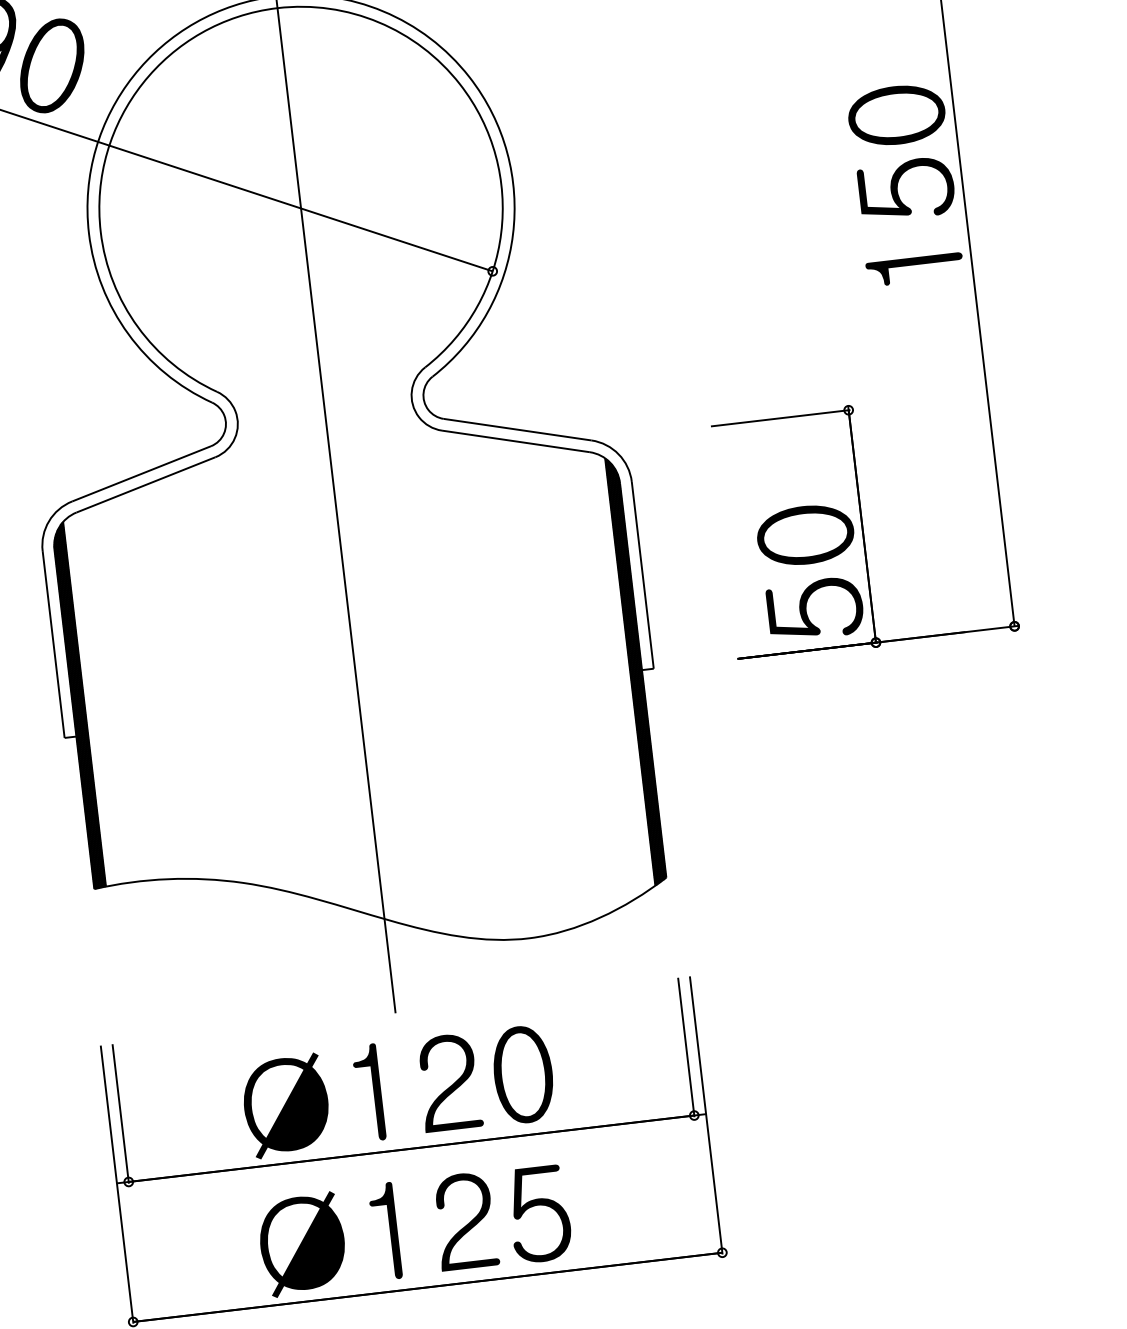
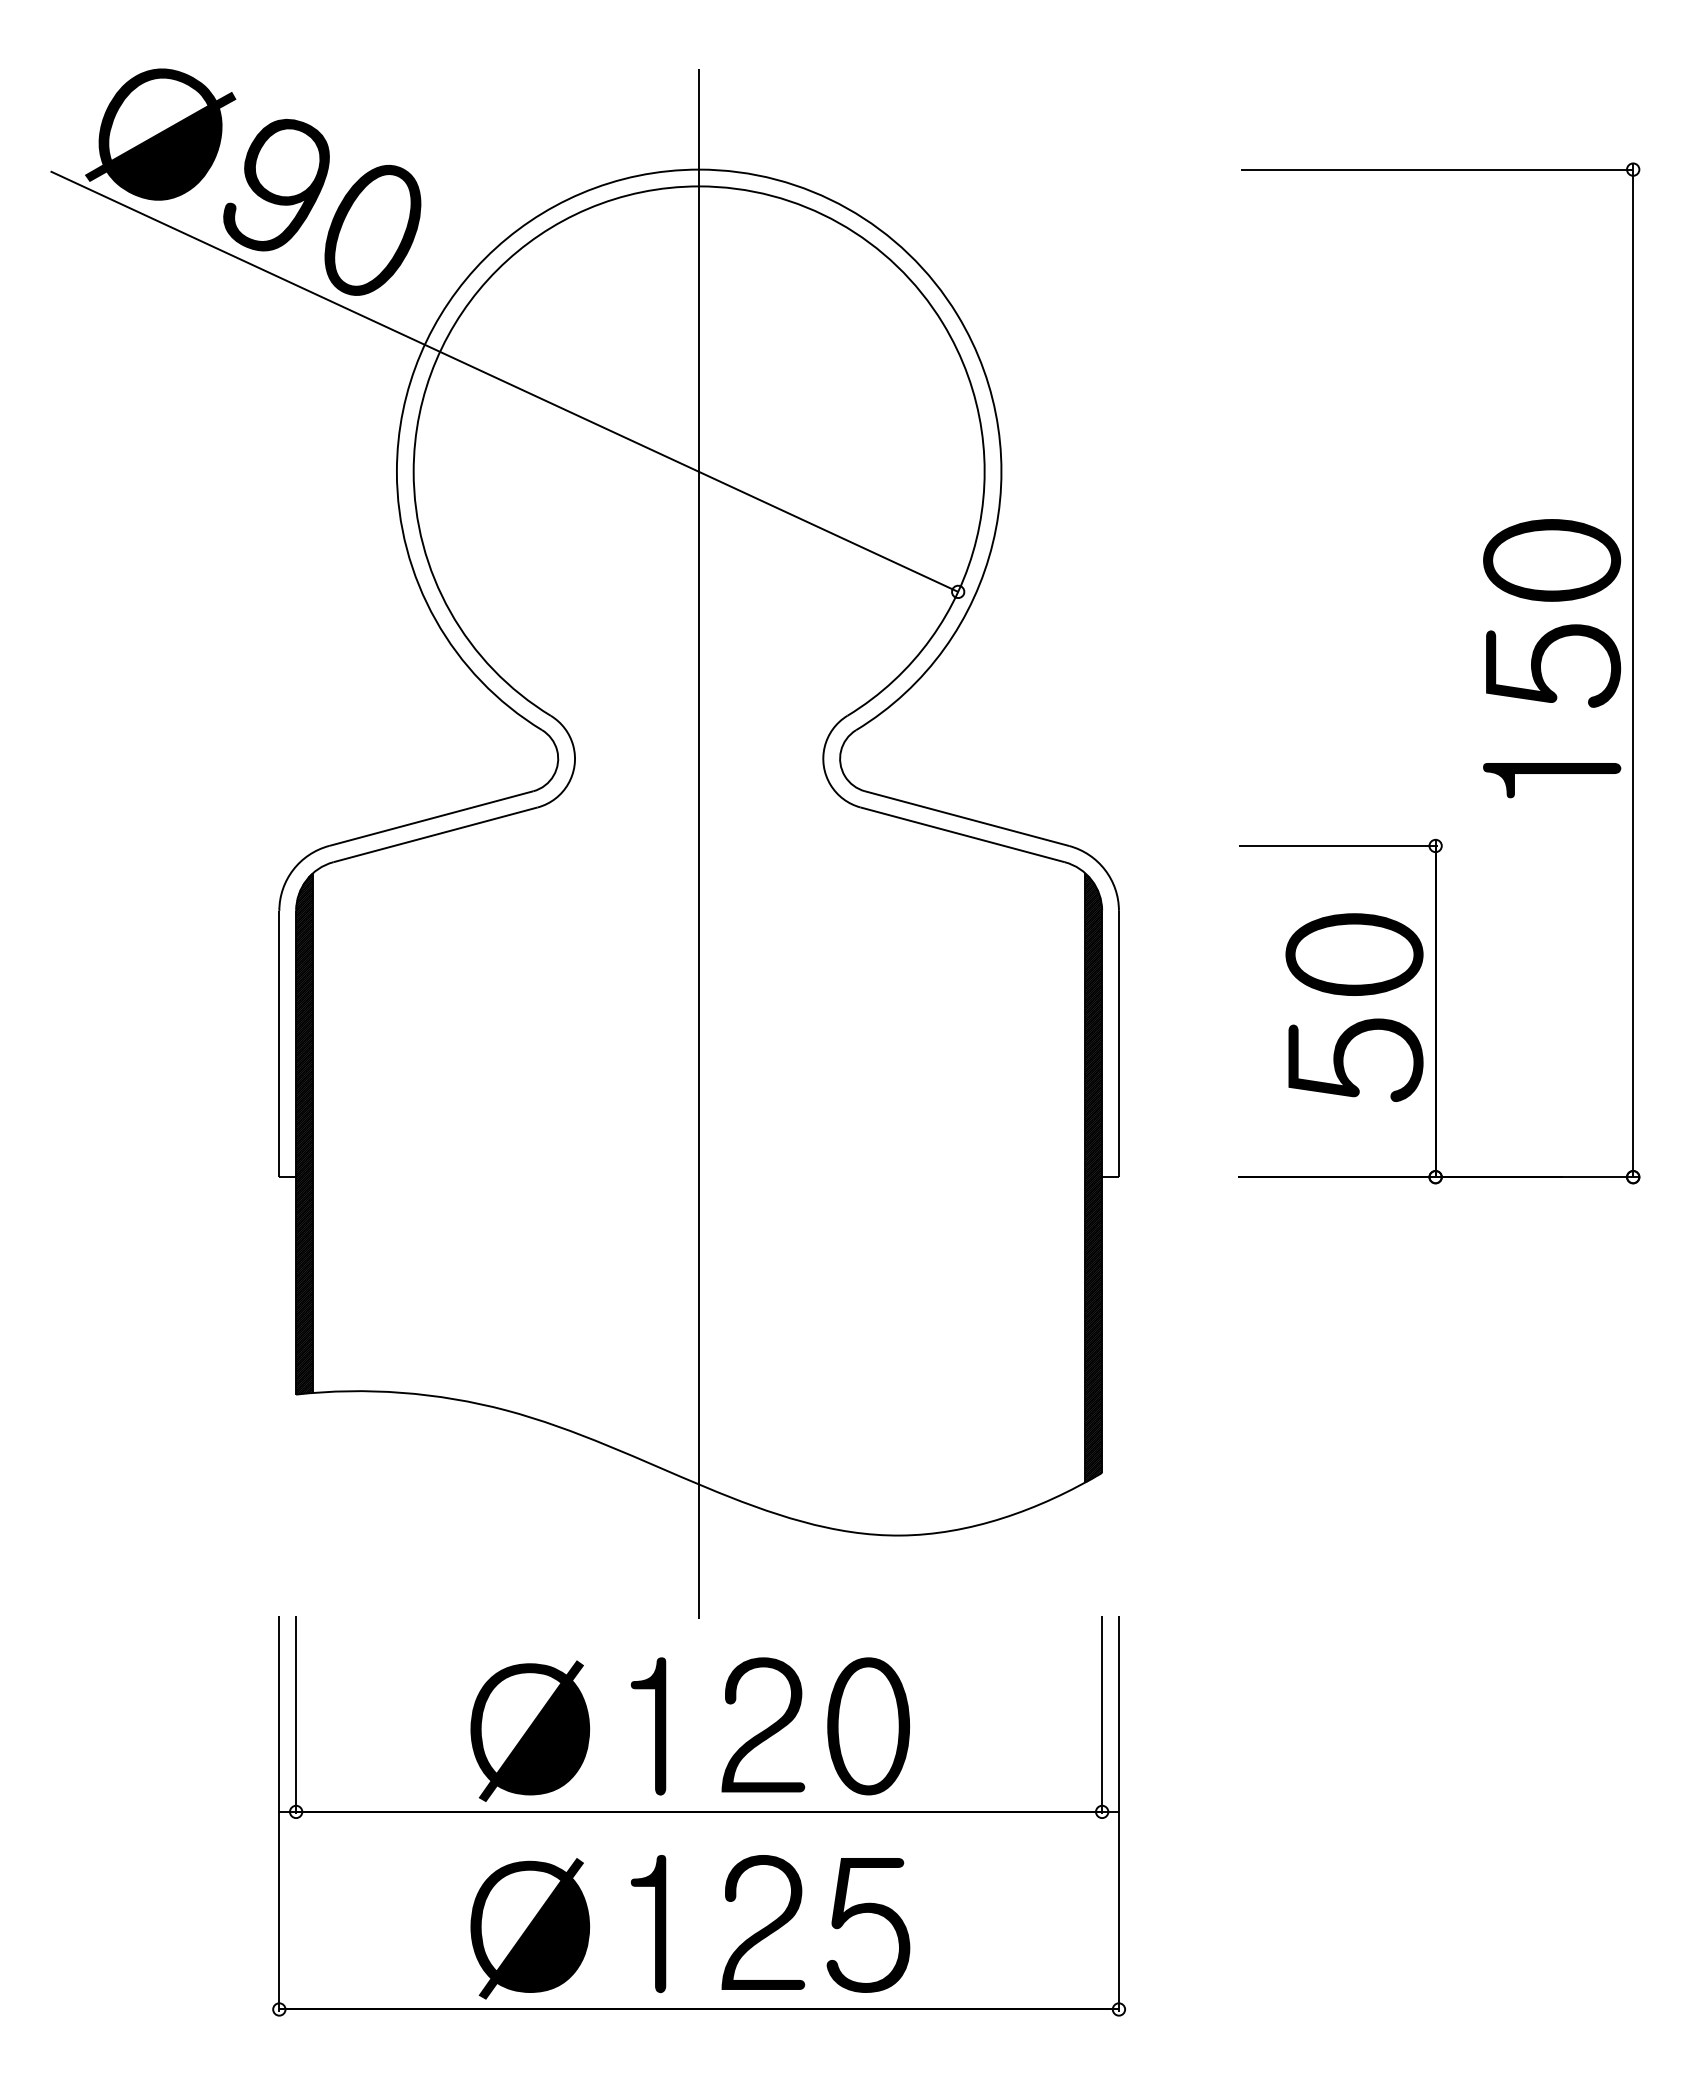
text: (905, 184) -> (1552, 658), moved
text: (809, 572) -> (1354, 1007), moved

